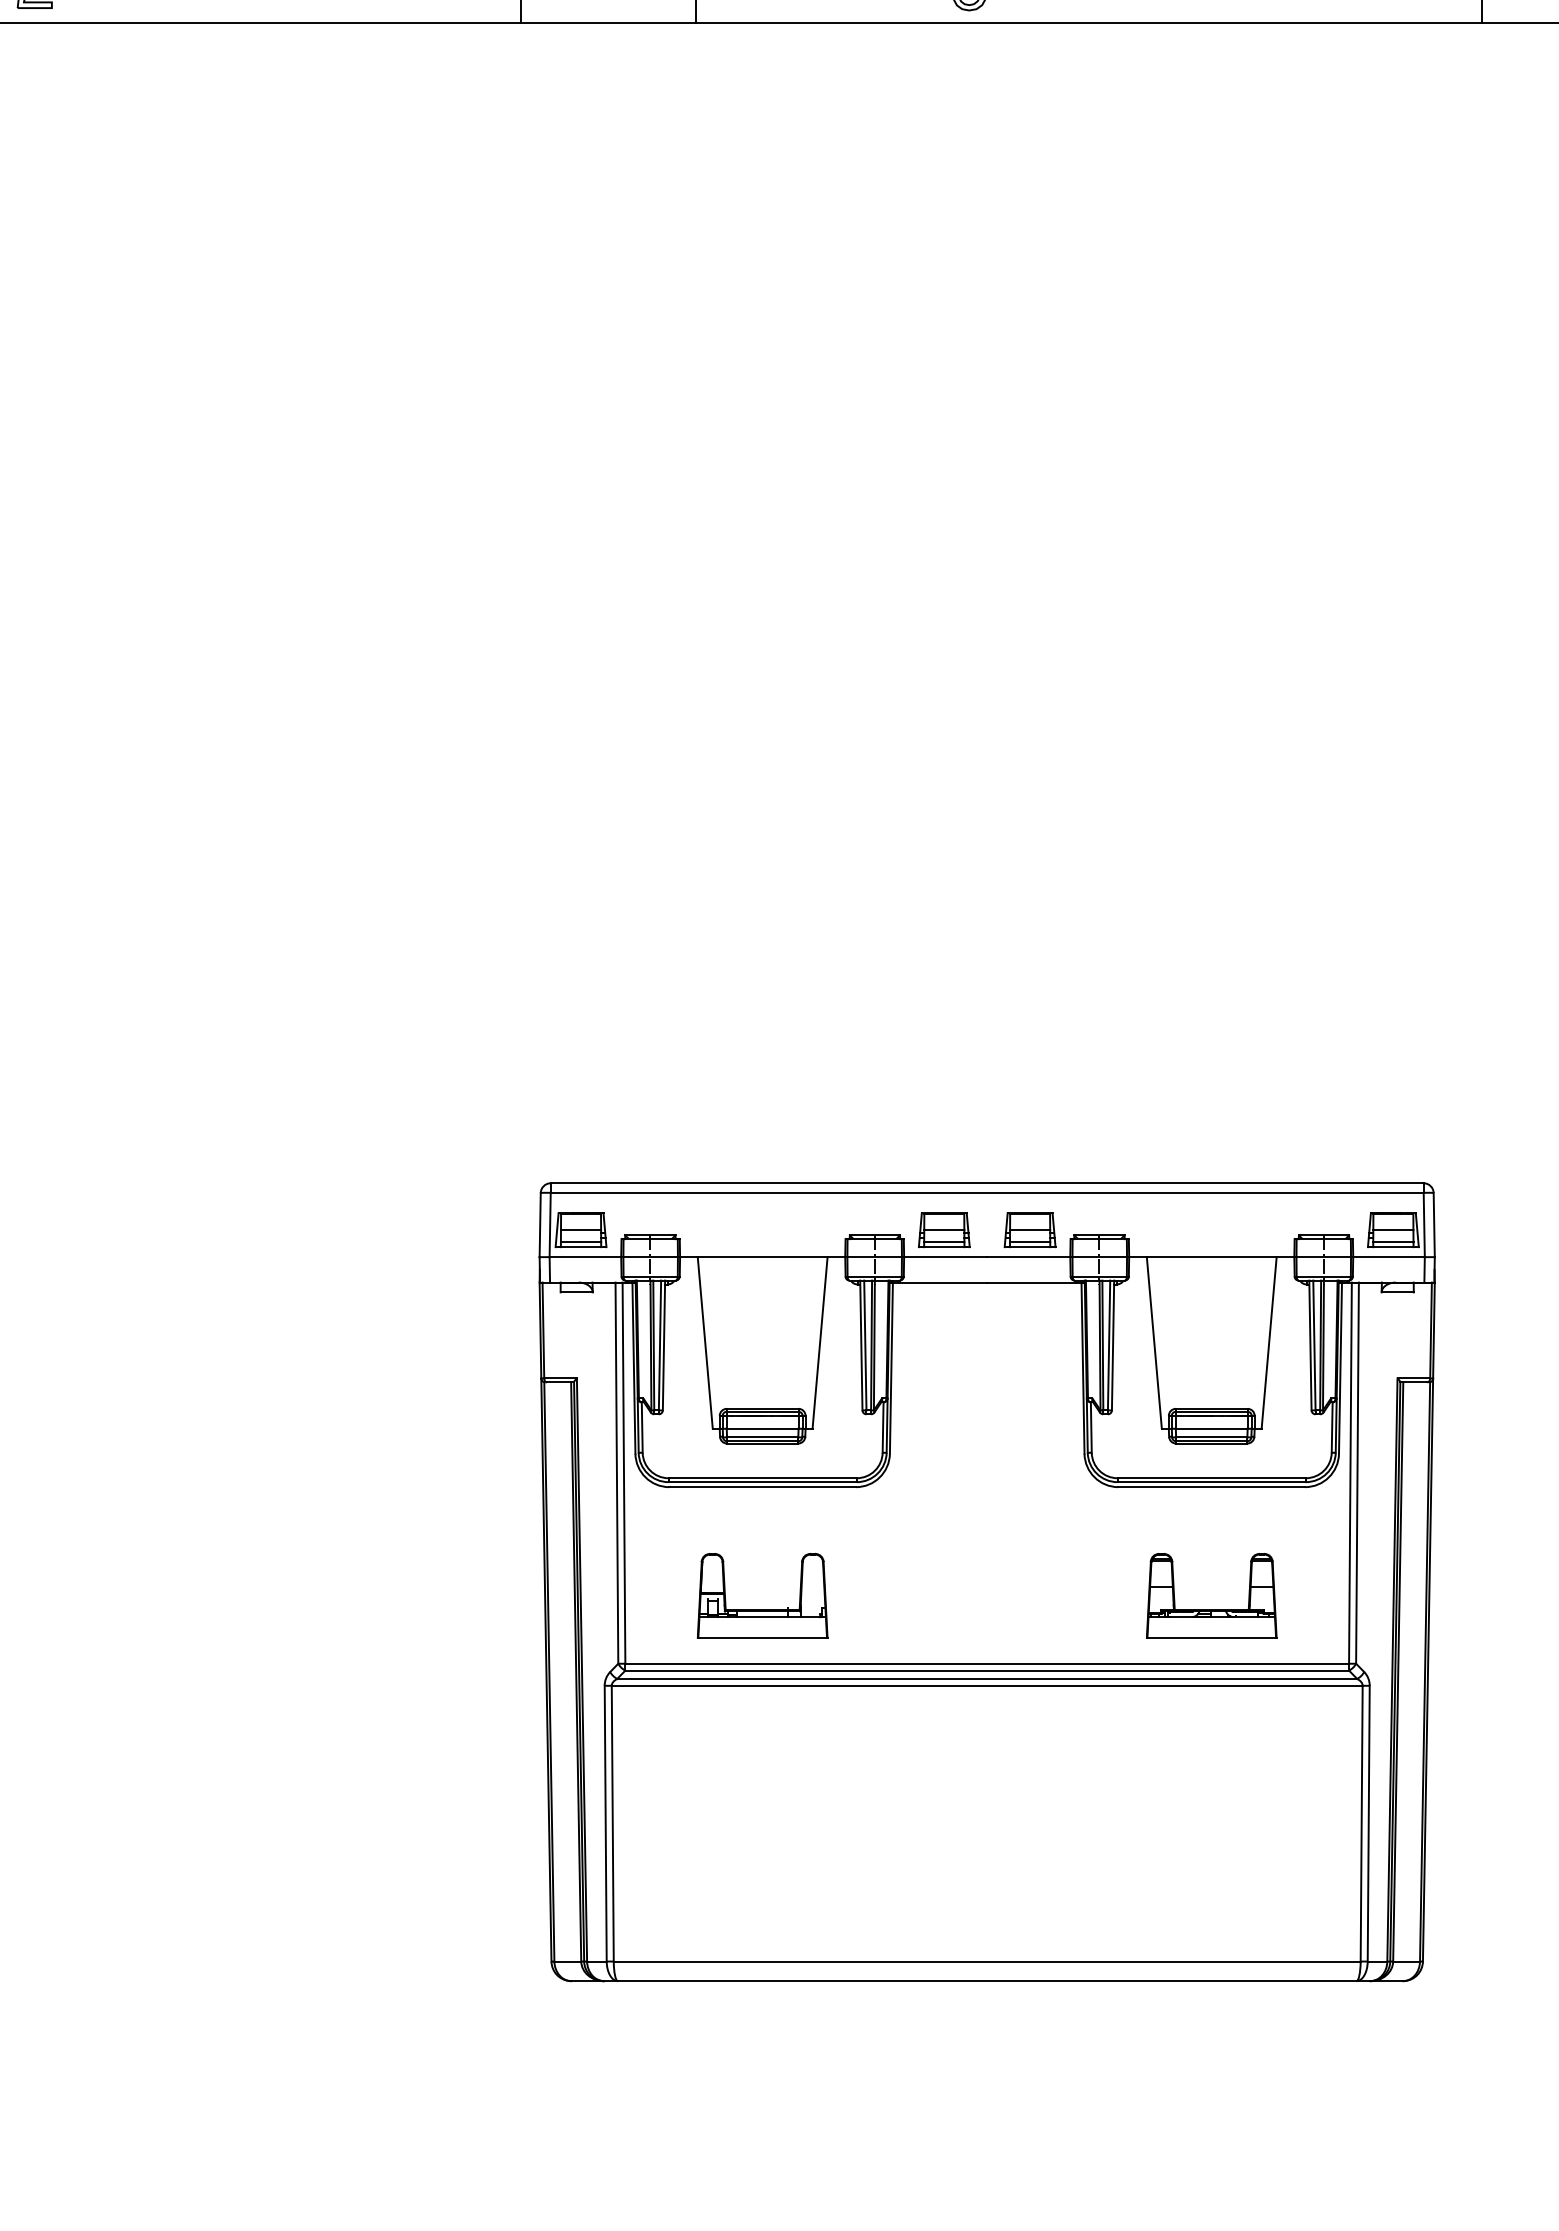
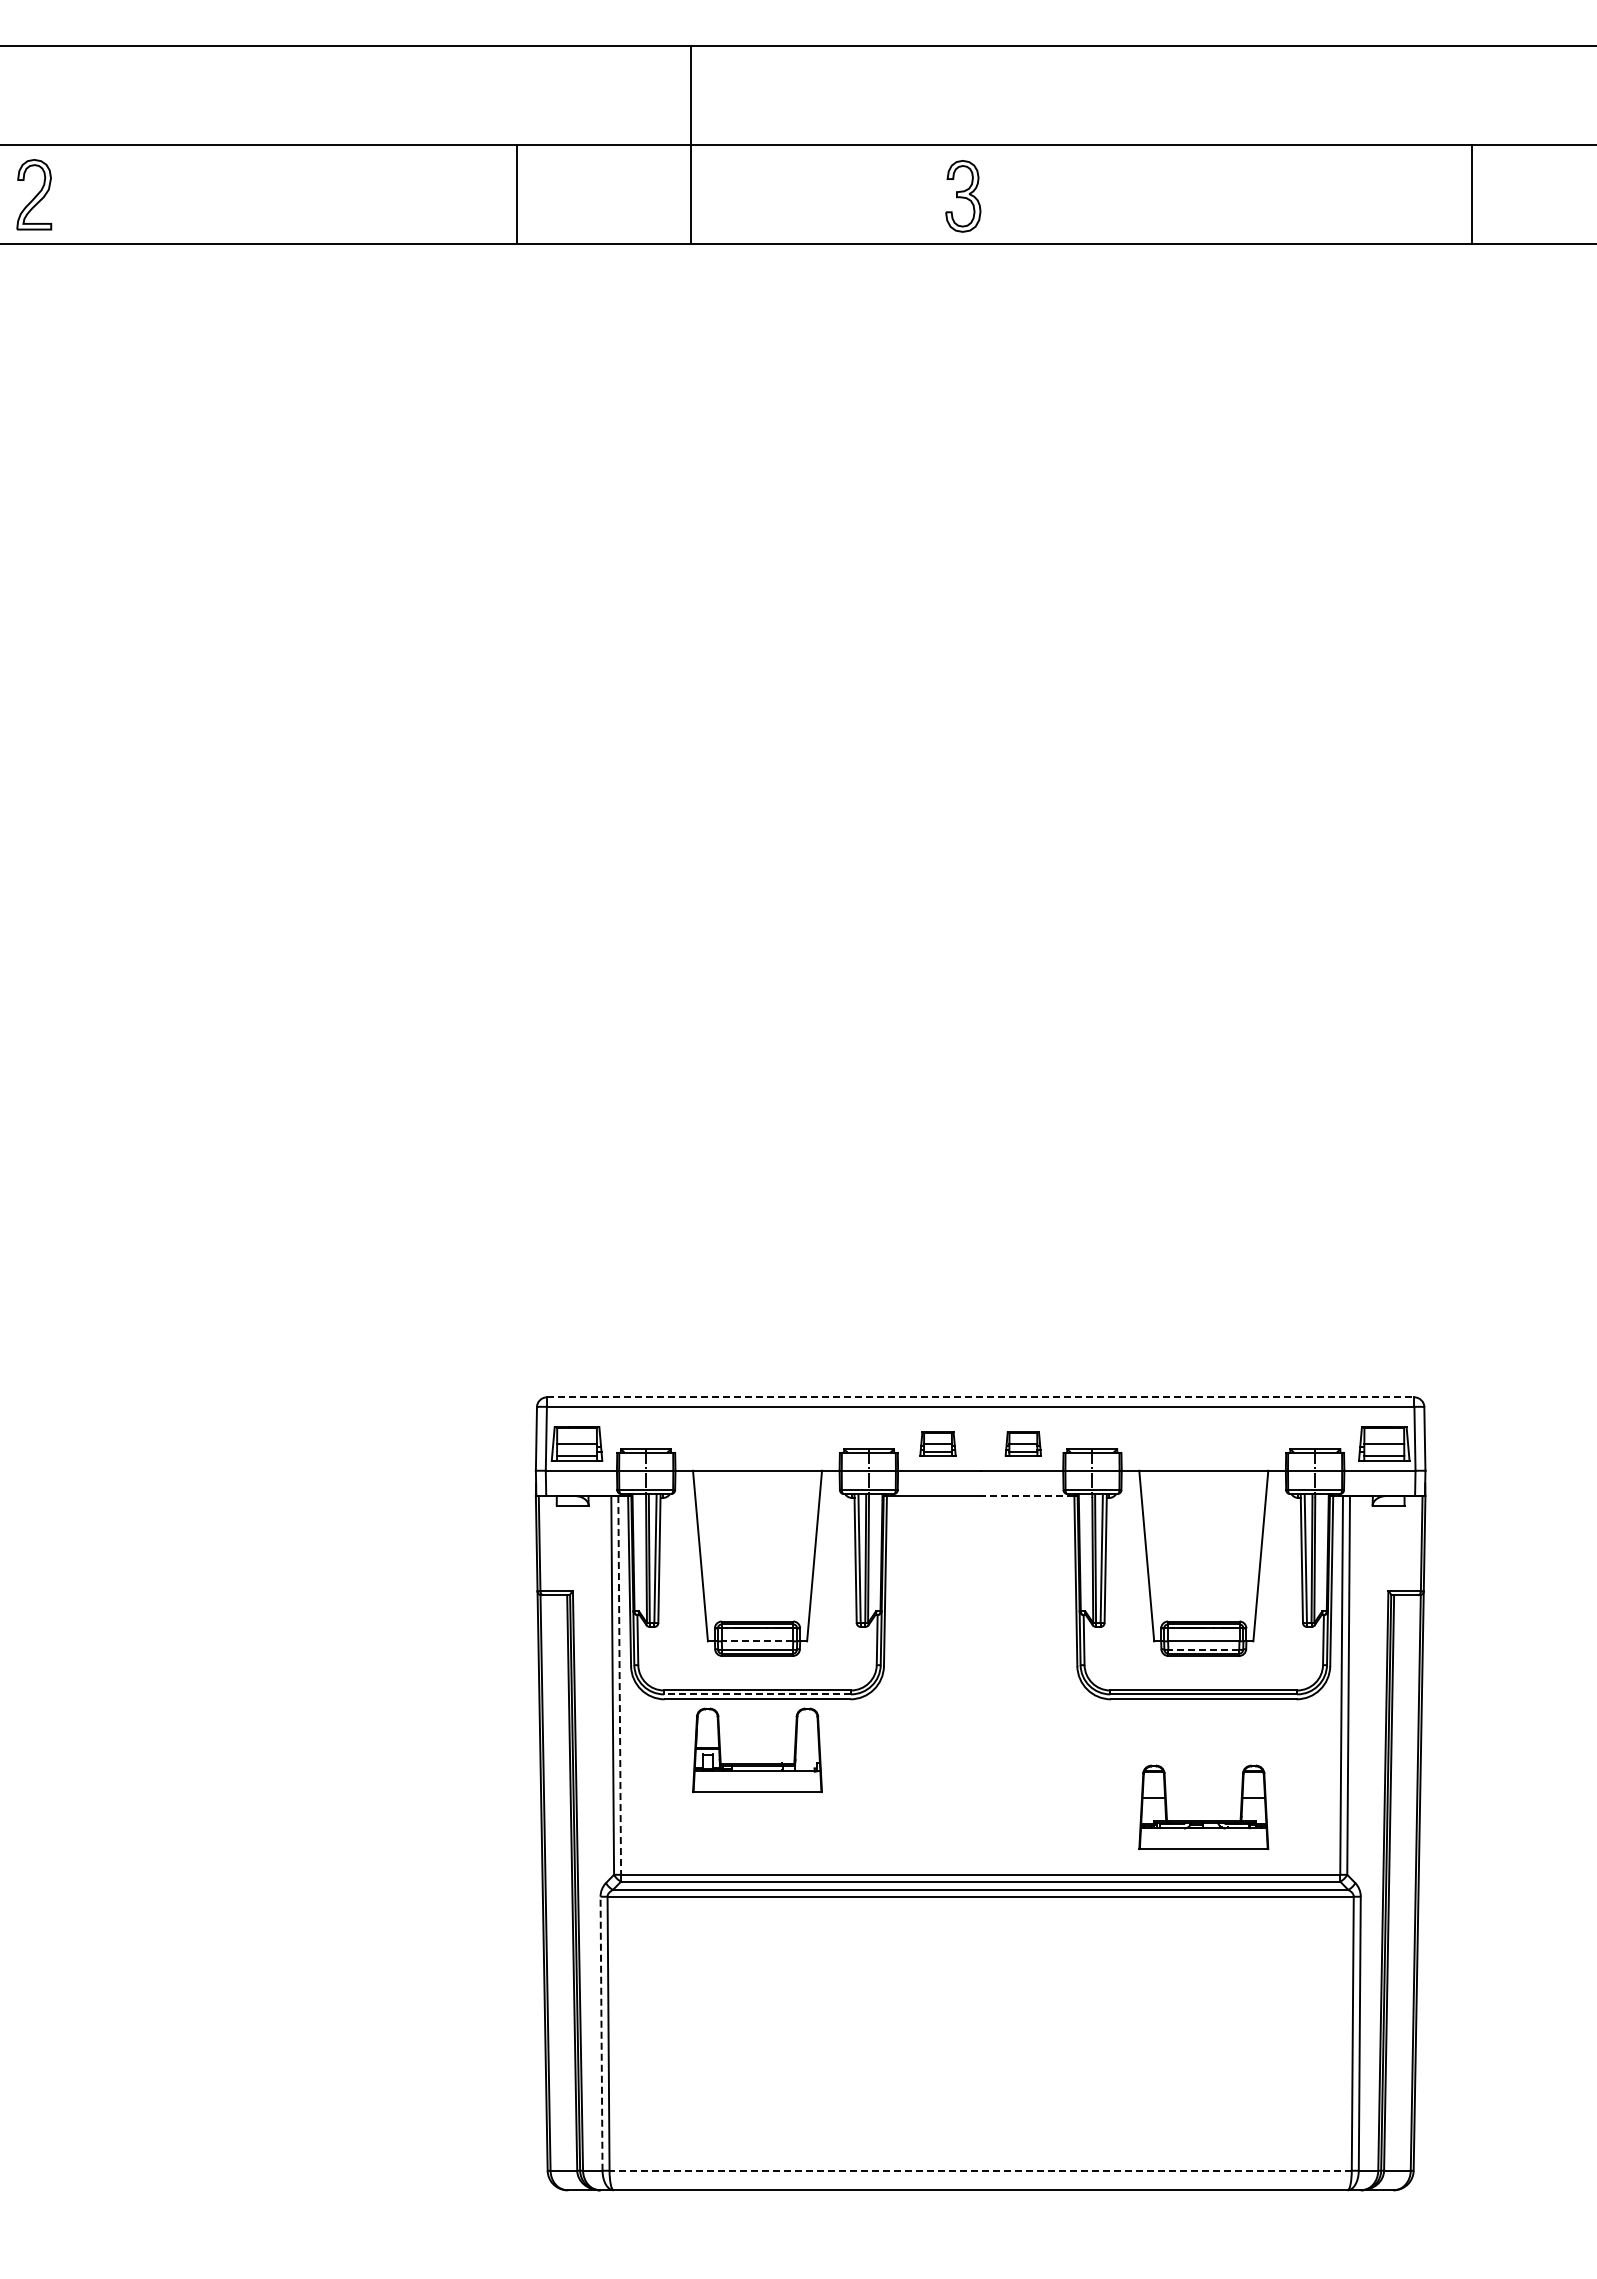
line: (987, 1183) -> (980, 1397), solid -> dashed
part: (943, 1229) -> (937, 1443), size x0.7
part: (1030, 1229) -> (1023, 1443), size x0.7
line: (1034, 1283) -> (1027, 1496), solid -> dashed
line: (762, 1428) -> (757, 1641), solid -> dashed
line: (1211, 1437) -> (1203, 1649), solid -> dashed
line: (623, 1473) -> (619, 1685), solid -> dashed
line: (762, 1482) -> (757, 1694), solid -> dashed
part: (762, 1609) -> (757, 1763), moved
line: (605, 1823) -> (601, 2033), solid -> dashed
line: (987, 1961) -> (980, 2170), solid -> dashed

